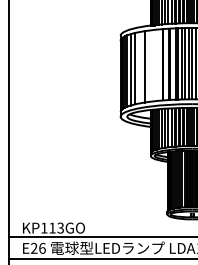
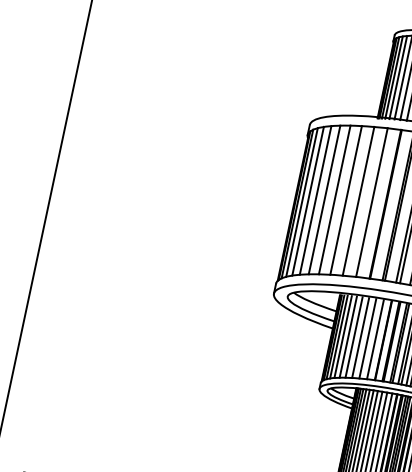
line: (150, 65) -> (358, 200), added
line: (156, 65) -> (371, 202), added
line: (139, 67) -> (334, 199), added

